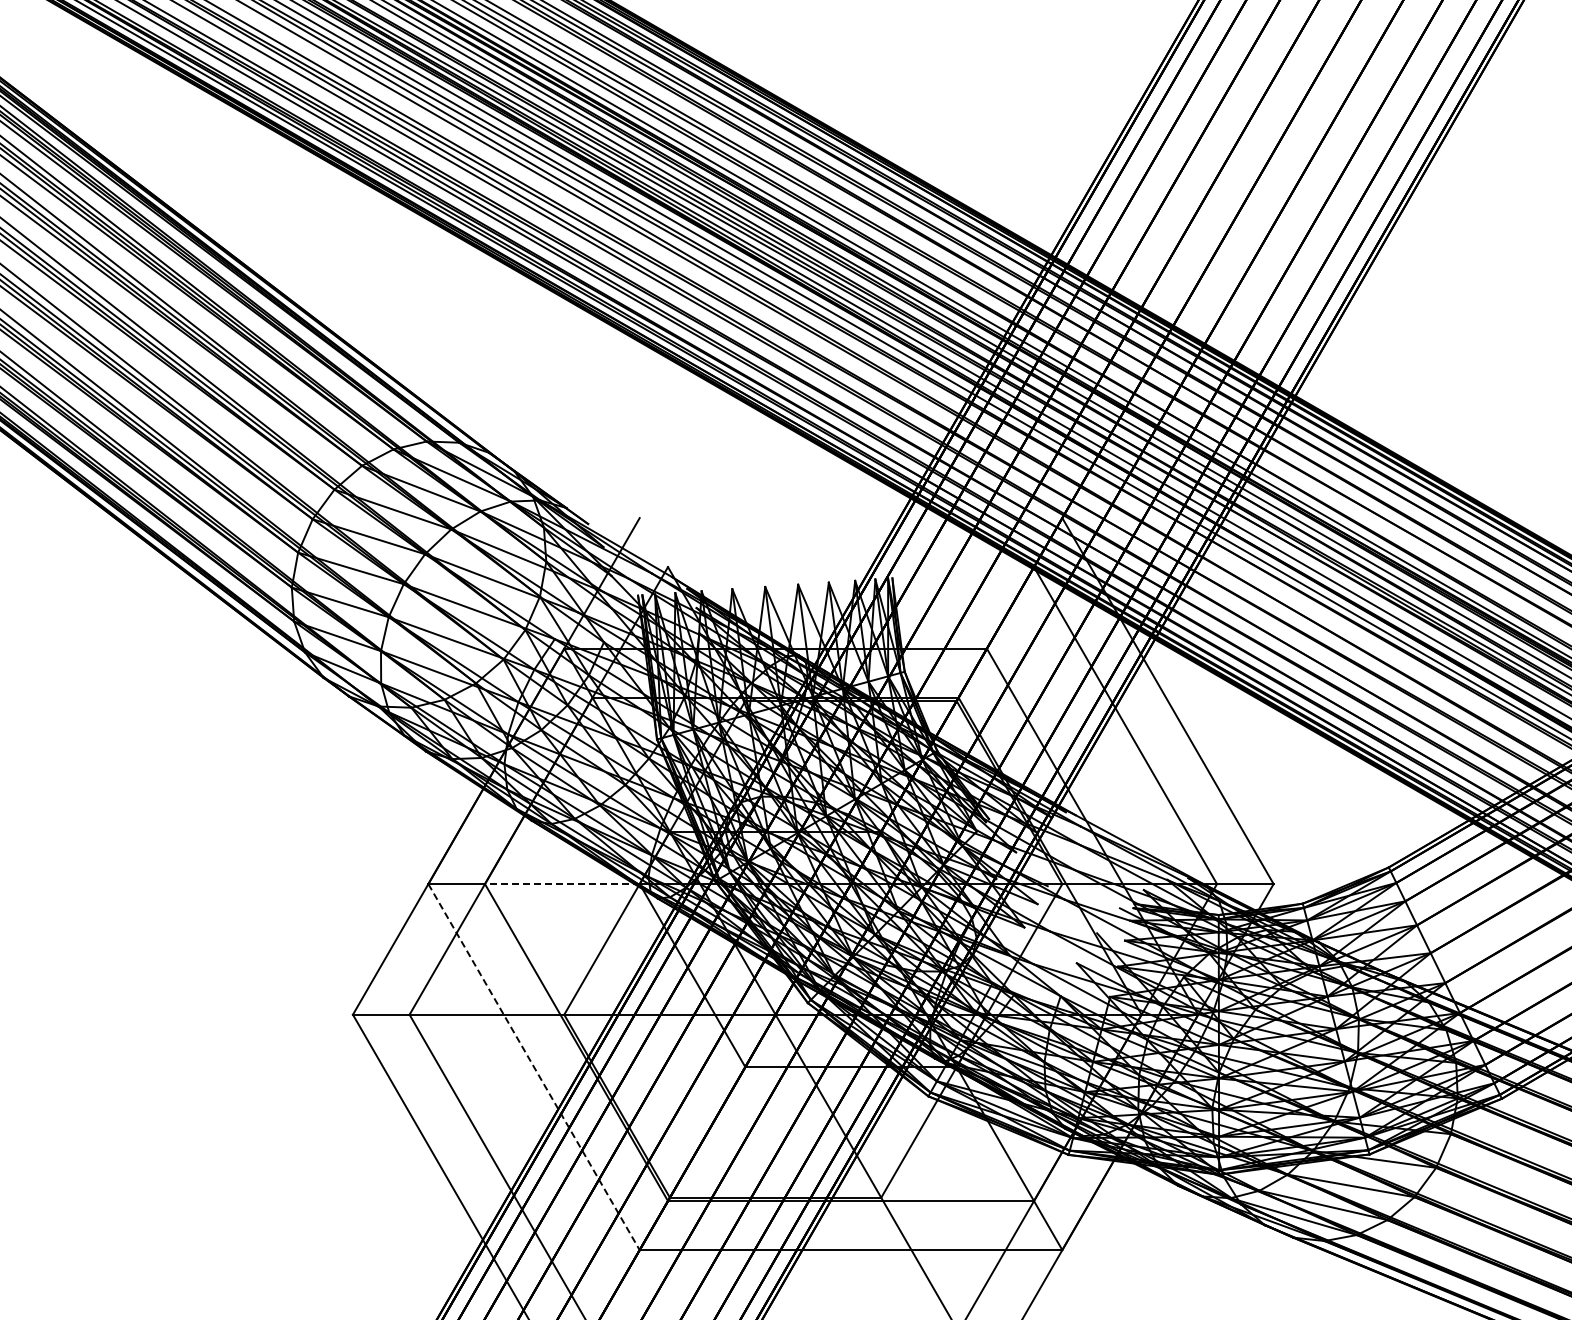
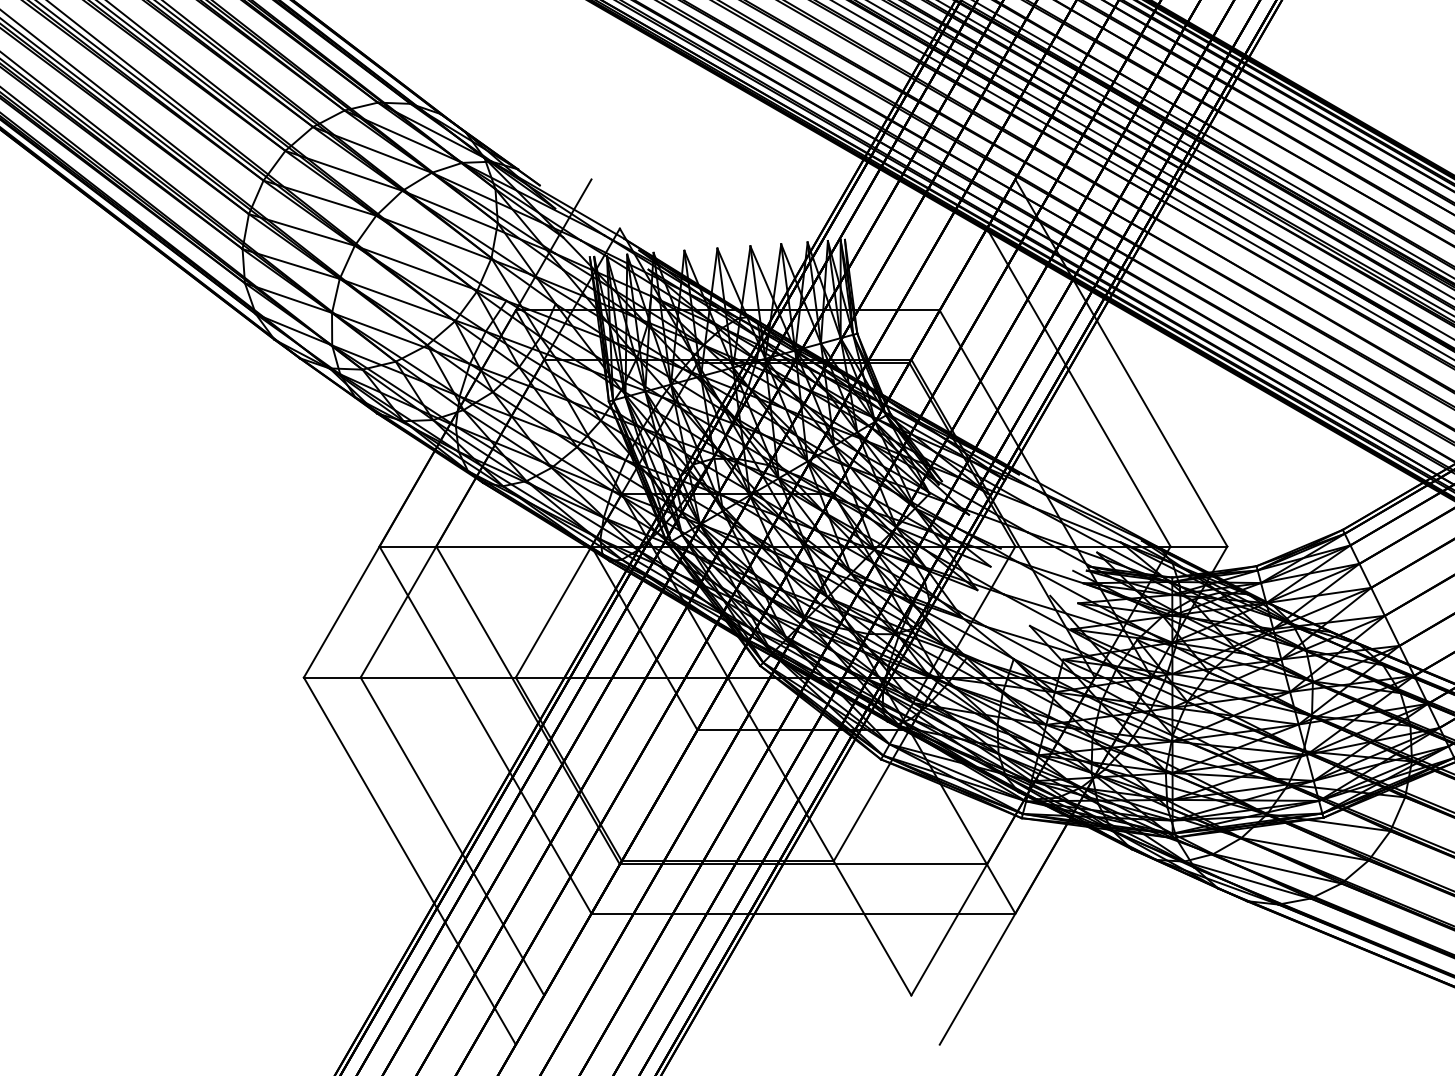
line: (561, 884) -> (513, 546), dashed -> solid
line: (534, 1067) -> (485, 730), dashed -> solid

